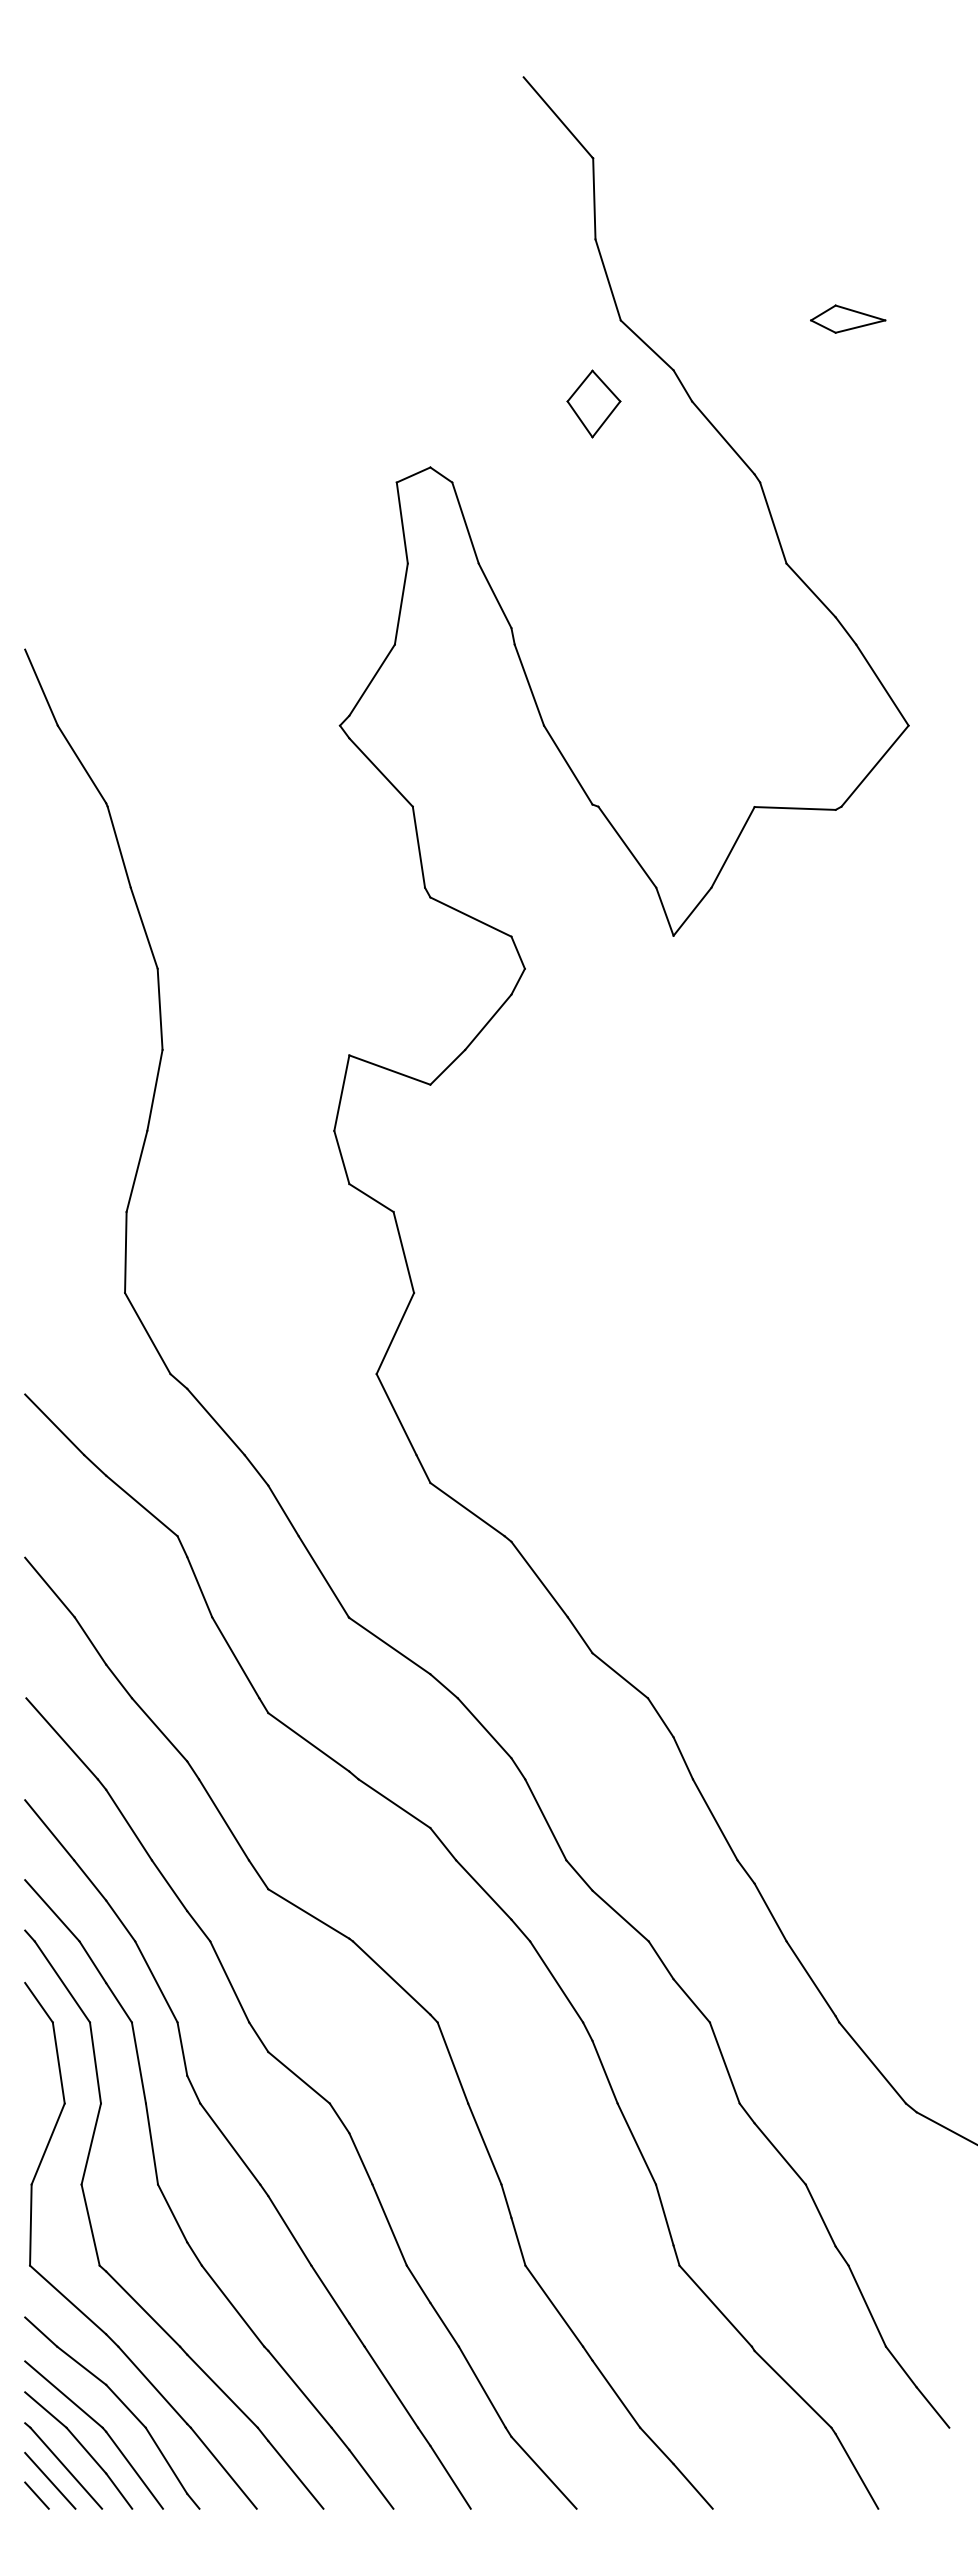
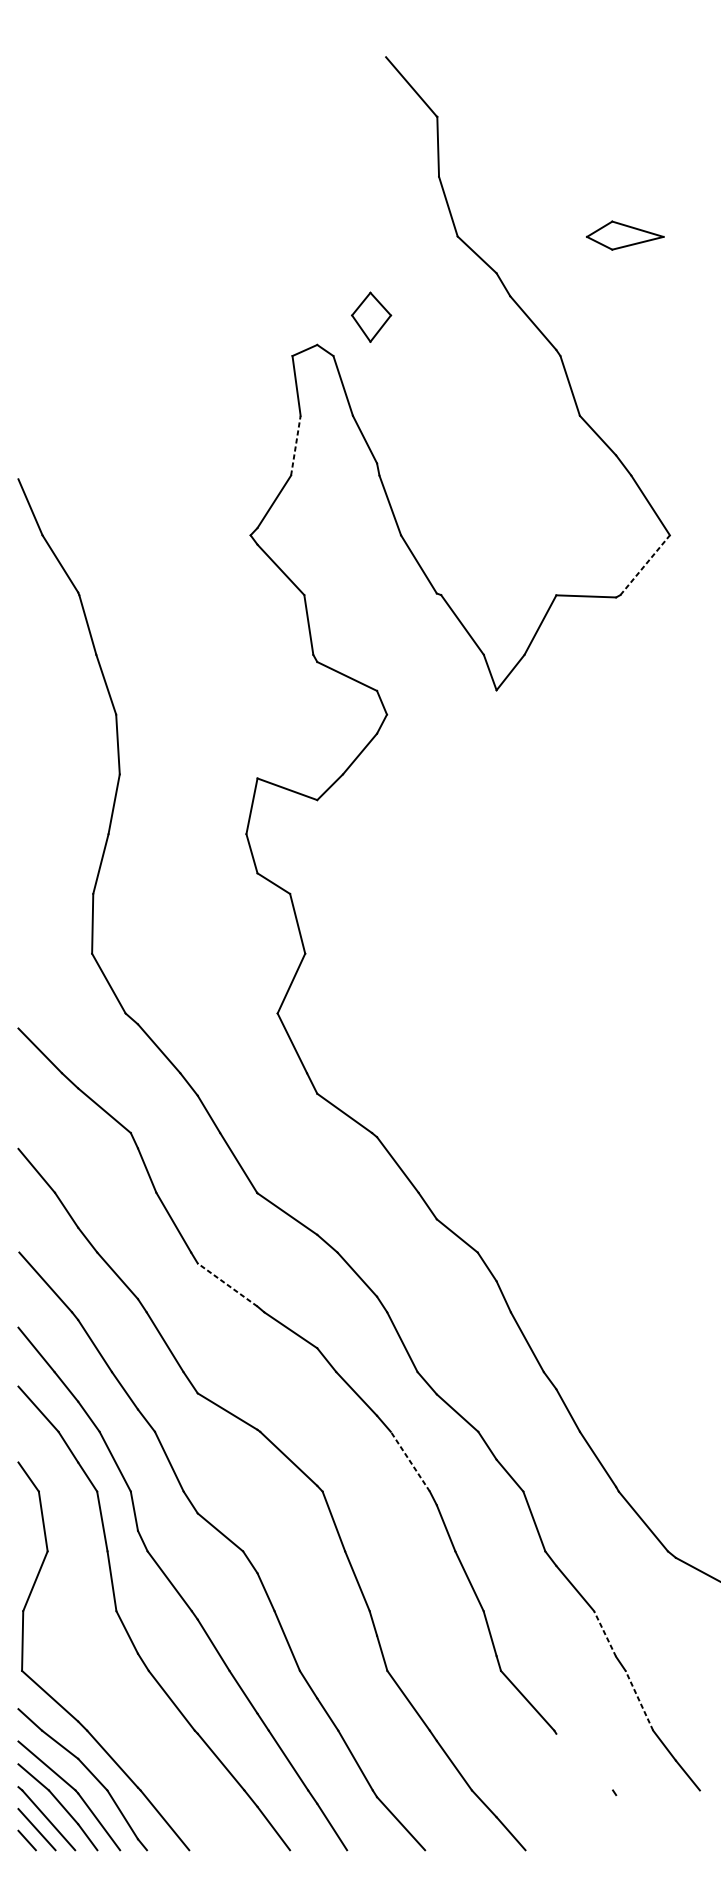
part: (848, 318) -> (625, 235), size x1.4
part: (593, 403) -> (371, 316), moved
line: (401, 603) -> (295, 445), solid -> dashed
line: (875, 766) -> (645, 565), solid -> dashed
line: (308, 1742) -> (227, 1285), solid -> dashed
line: (556, 1981) -> (410, 1461), solid -> dashed
line: (820, 2215) -> (604, 1633), solid -> dashed
part: (94, 2236) -> (69, 1649), removed
line: (867, 2306) -> (639, 1701), solid -> dashed
line: (792, 2388) -> (584, 1761), removed
line: (856, 2471) -> (631, 1822), removed

